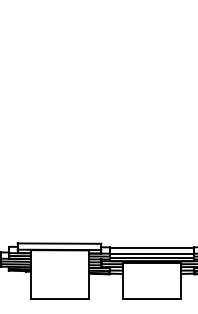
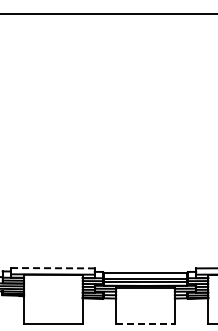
line: (59, 243) -> (52, 268), solid -> dashed
line: (152, 298) -> (145, 323), solid -> dashed

